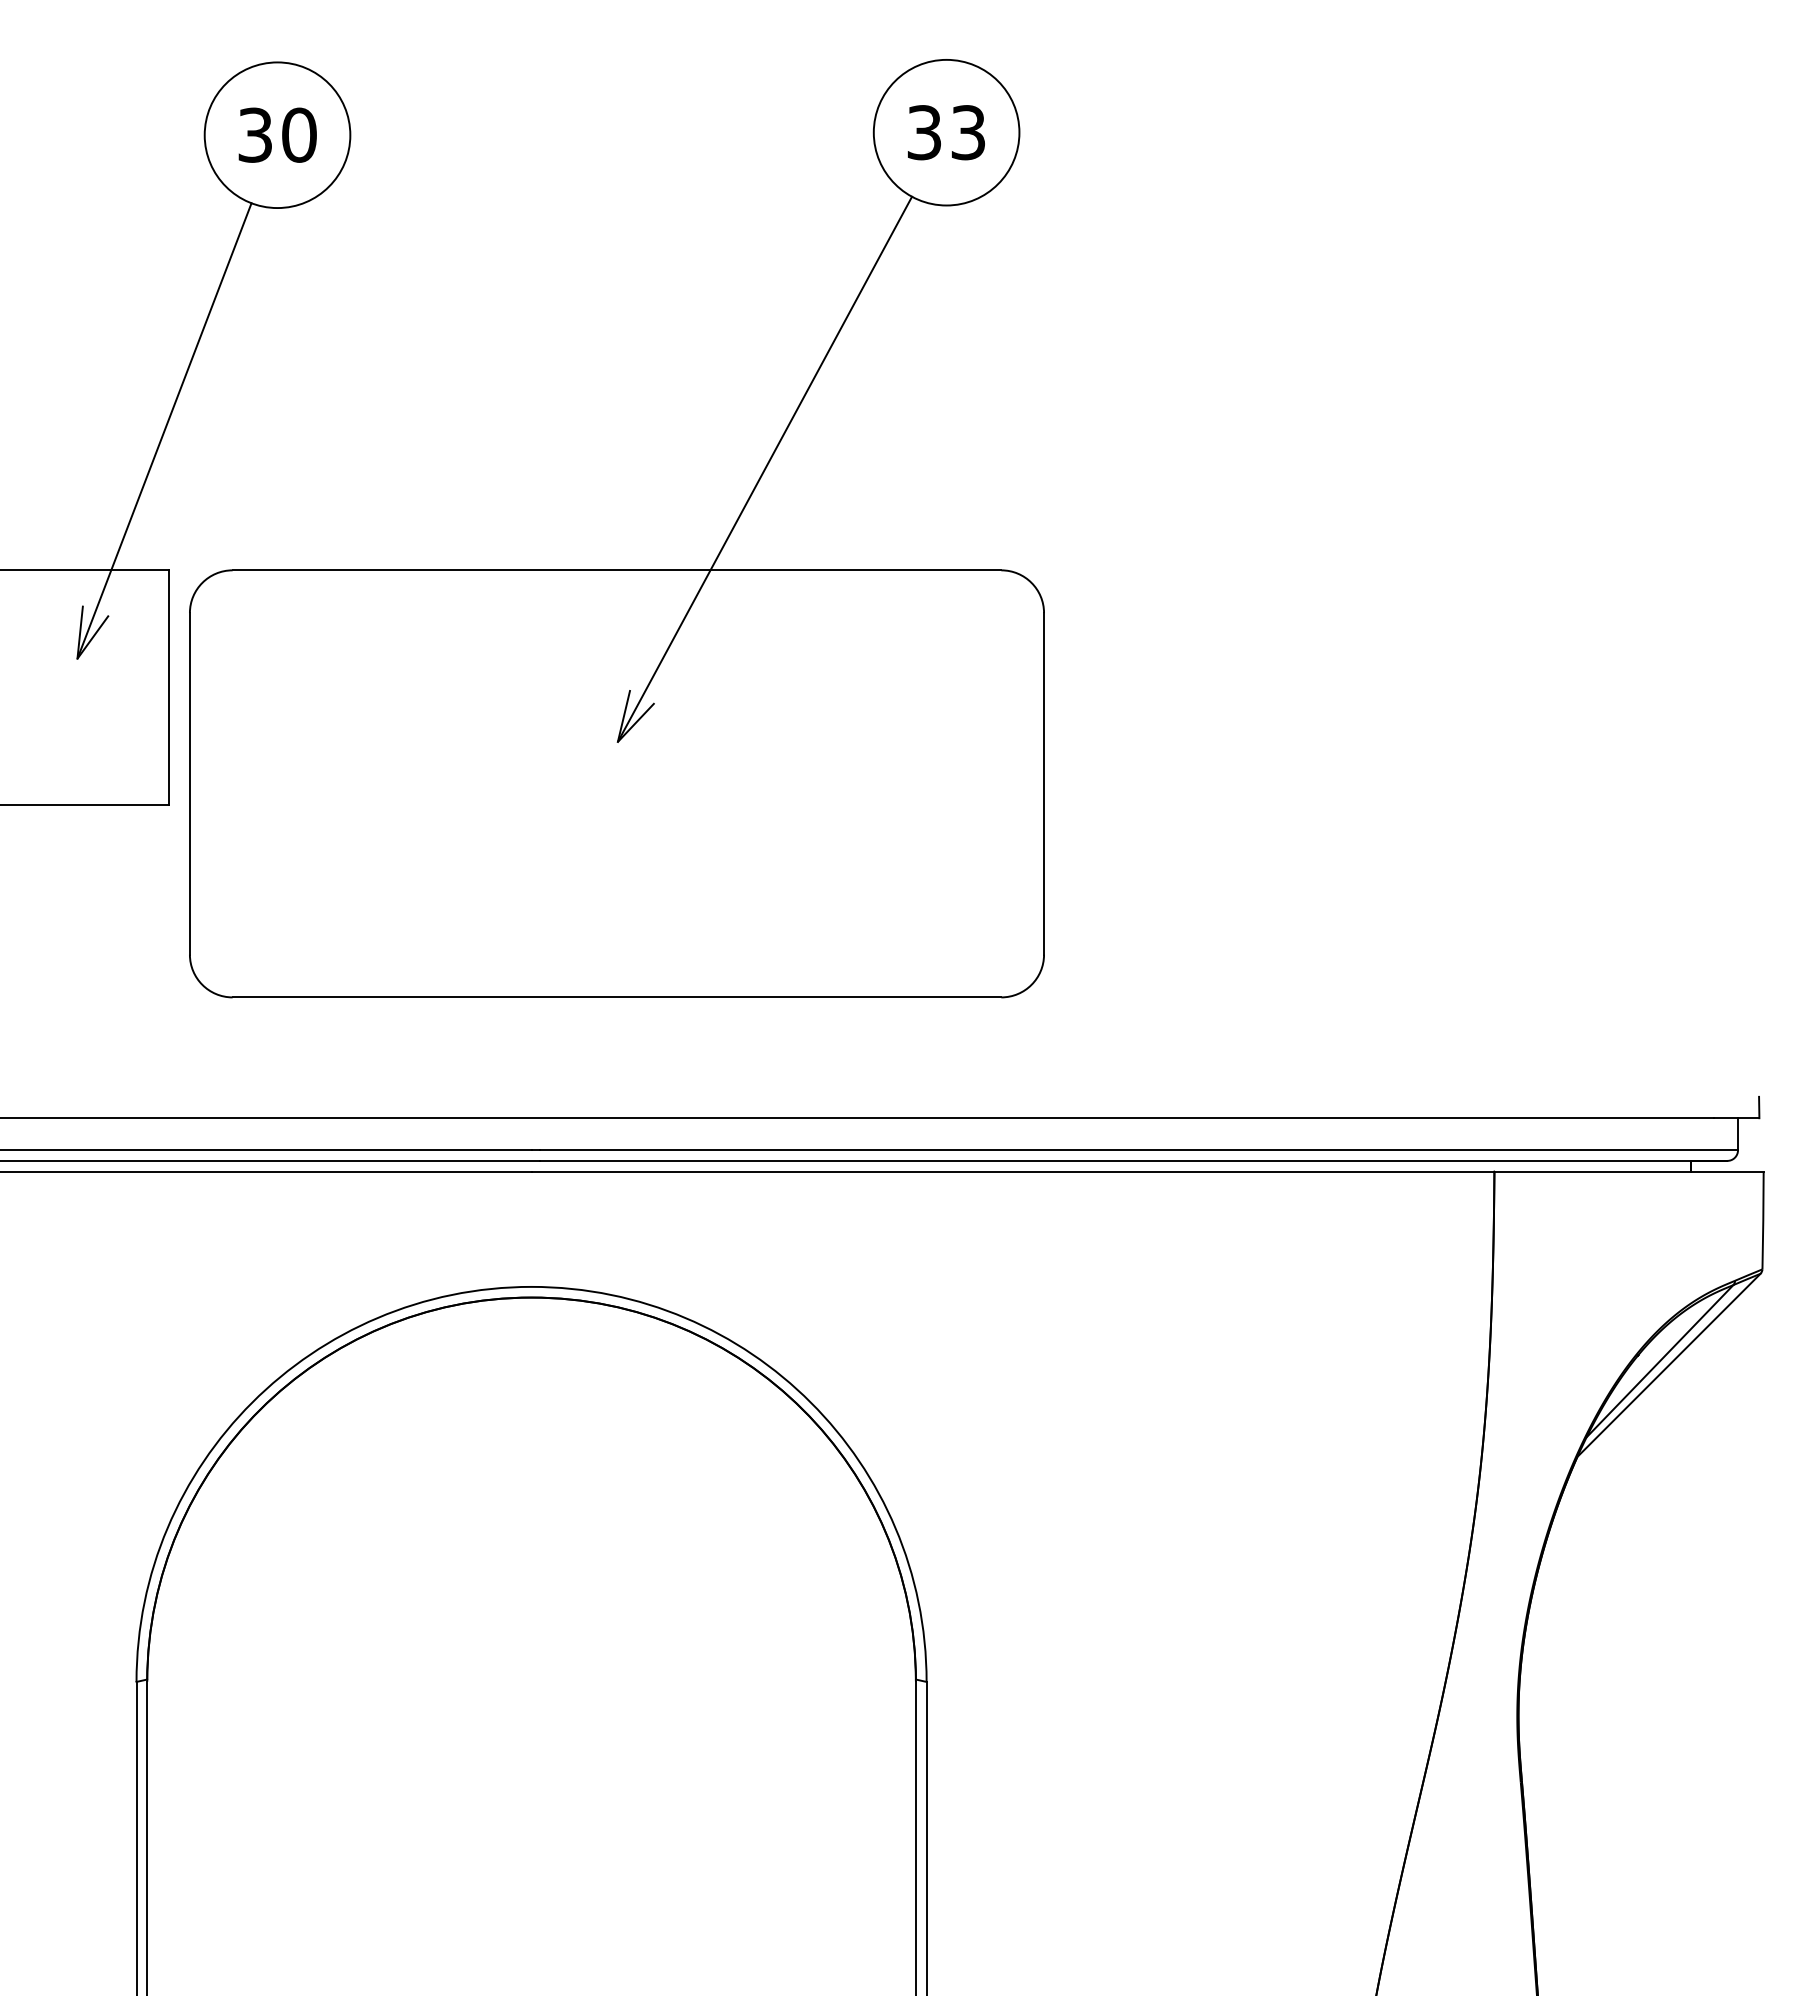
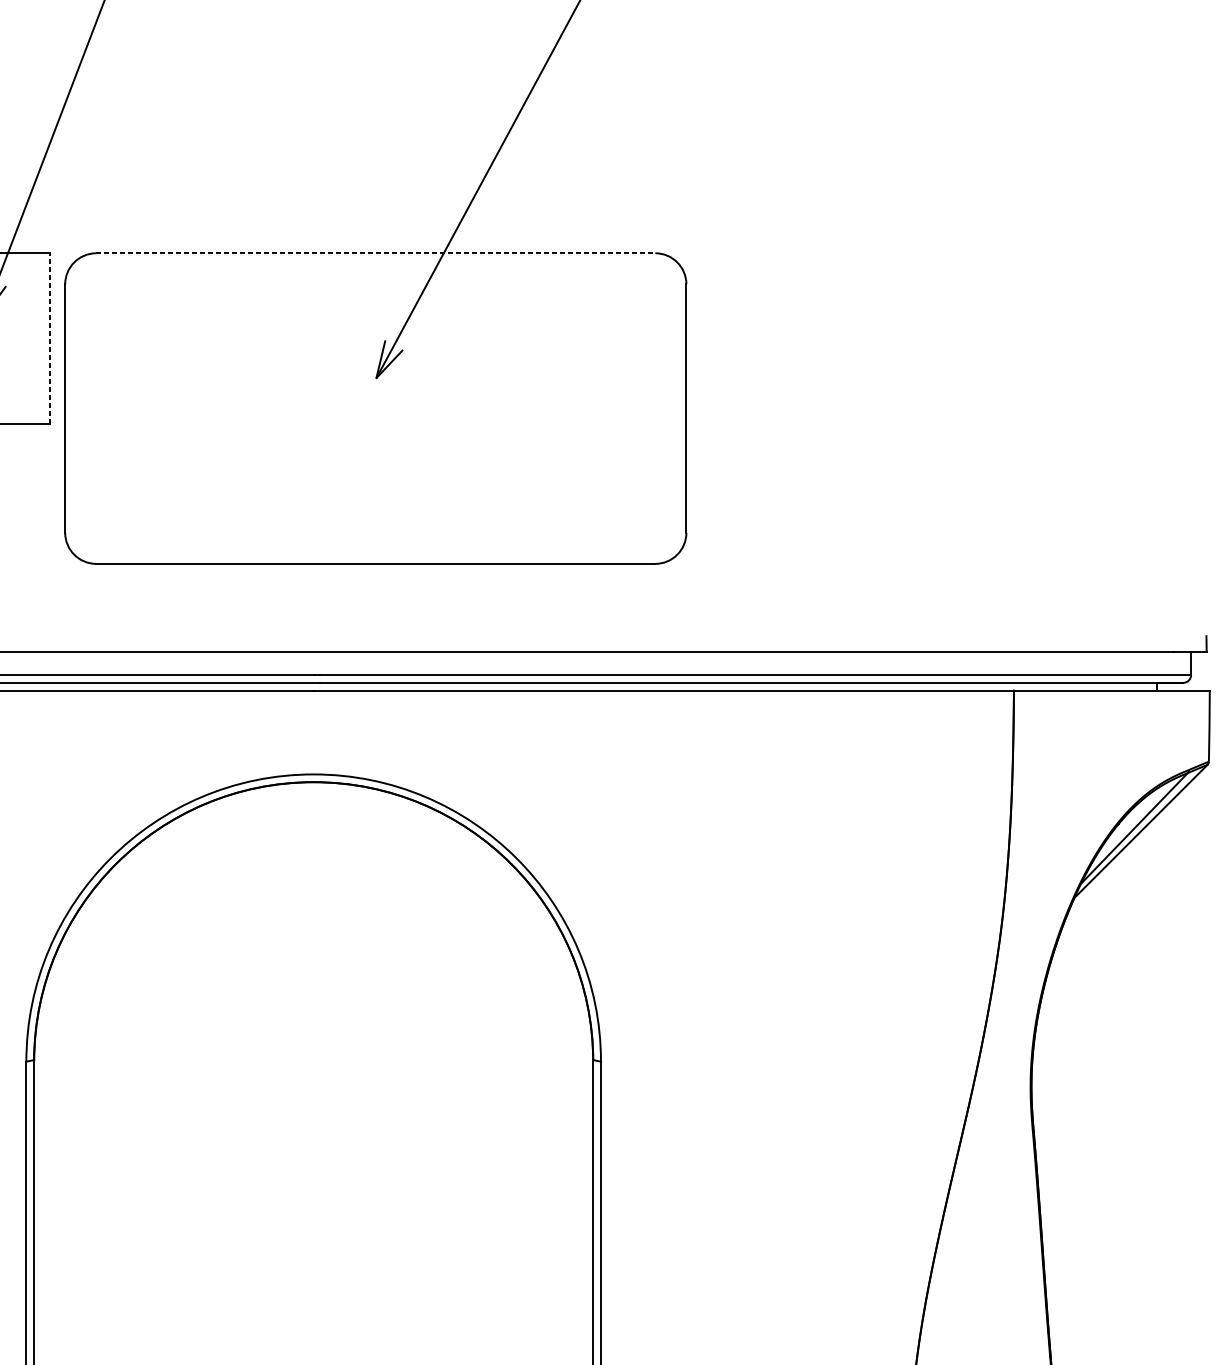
line: (617, 570) -> (376, 253), solid -> dashed
line: (168, 687) -> (49, 338), solid -> dashed

